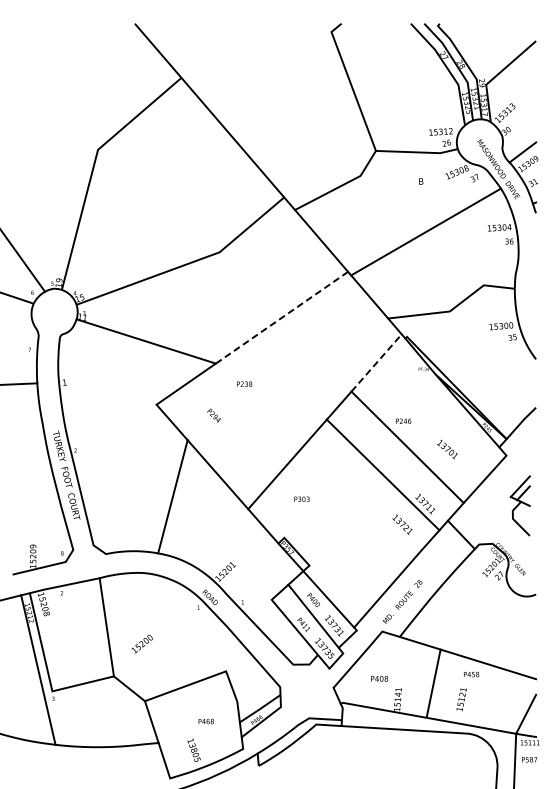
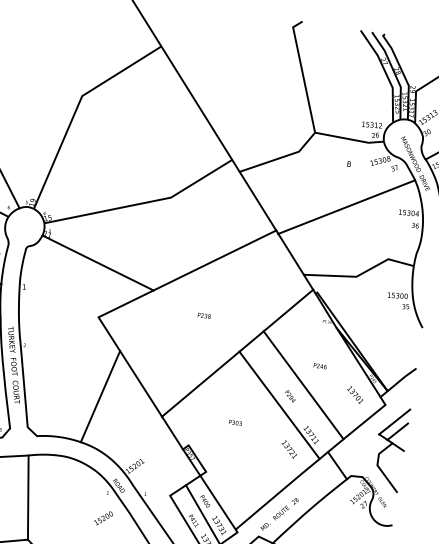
line: (282, 317) -> (215, 260), dashed -> solid
line: (376, 362) -> (288, 310), dashed -> solid
text: (244, 383) -> (204, 315), moved
text: (213, 415) -> (289, 396), moved
text: (403, 420) -> (320, 365), moved
text: (447, 449) -> (355, 395), moved
text: (301, 498) -> (235, 422), moved
part: (520, 505) -> (390, 448), size x1.67
text: (141, 643) -> (103, 517), moved

